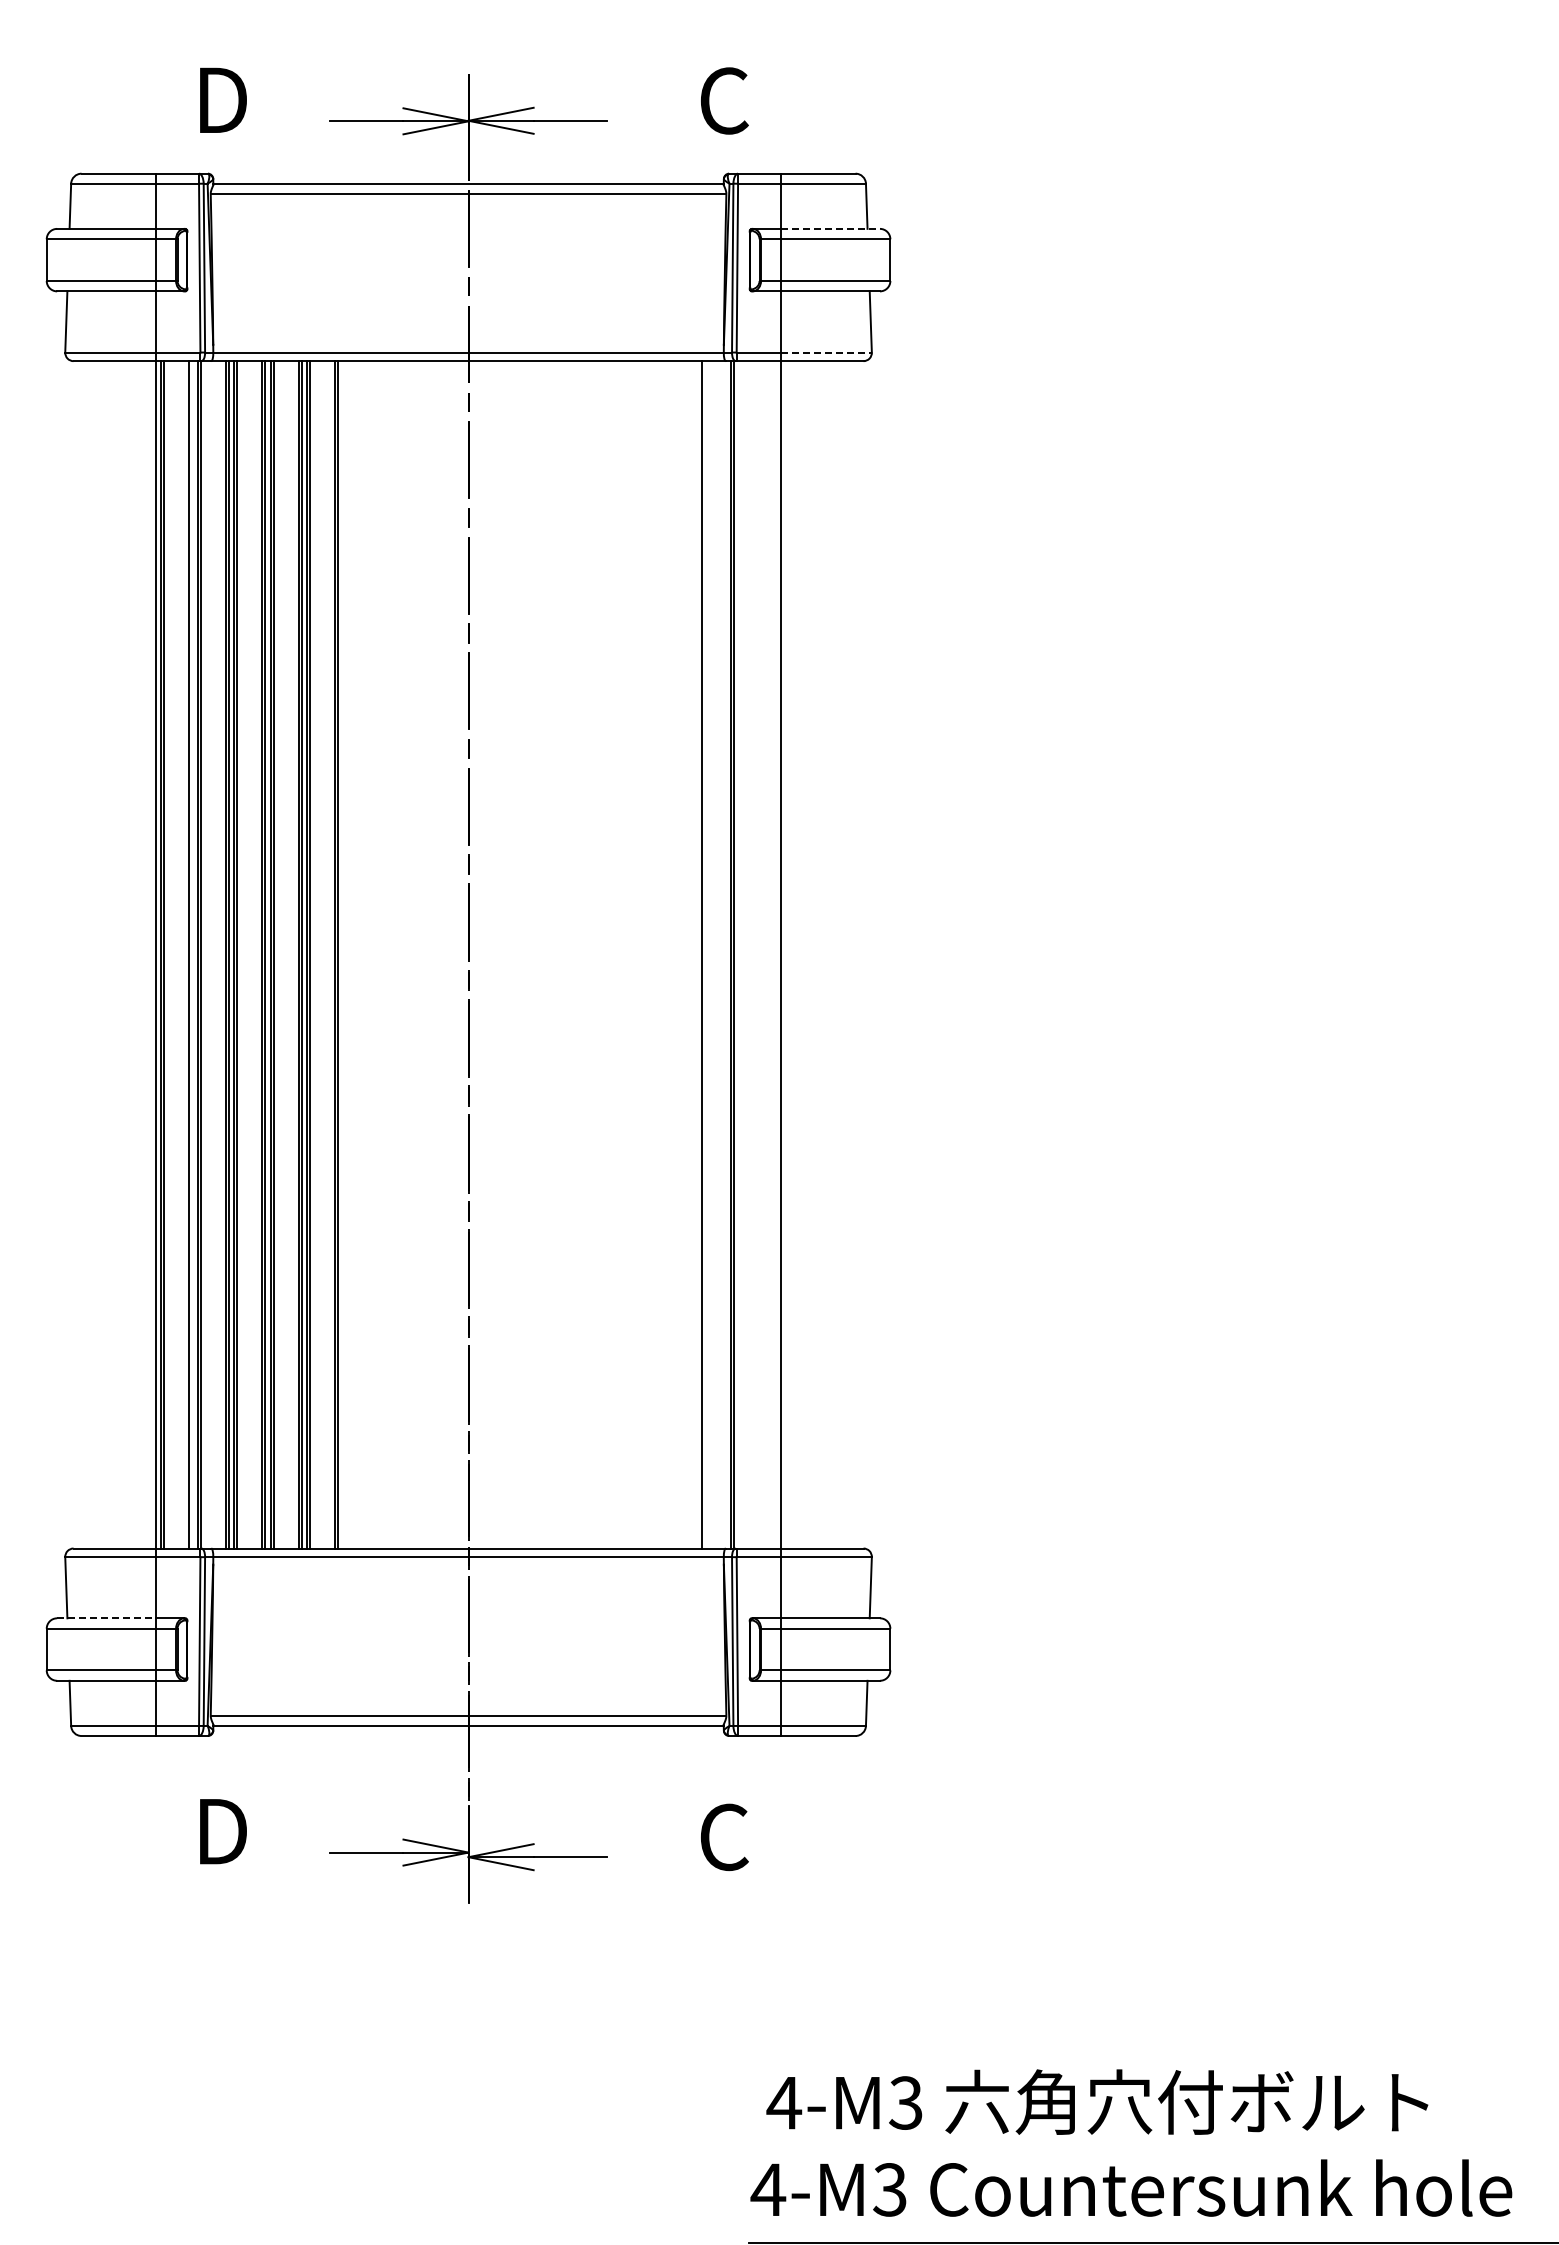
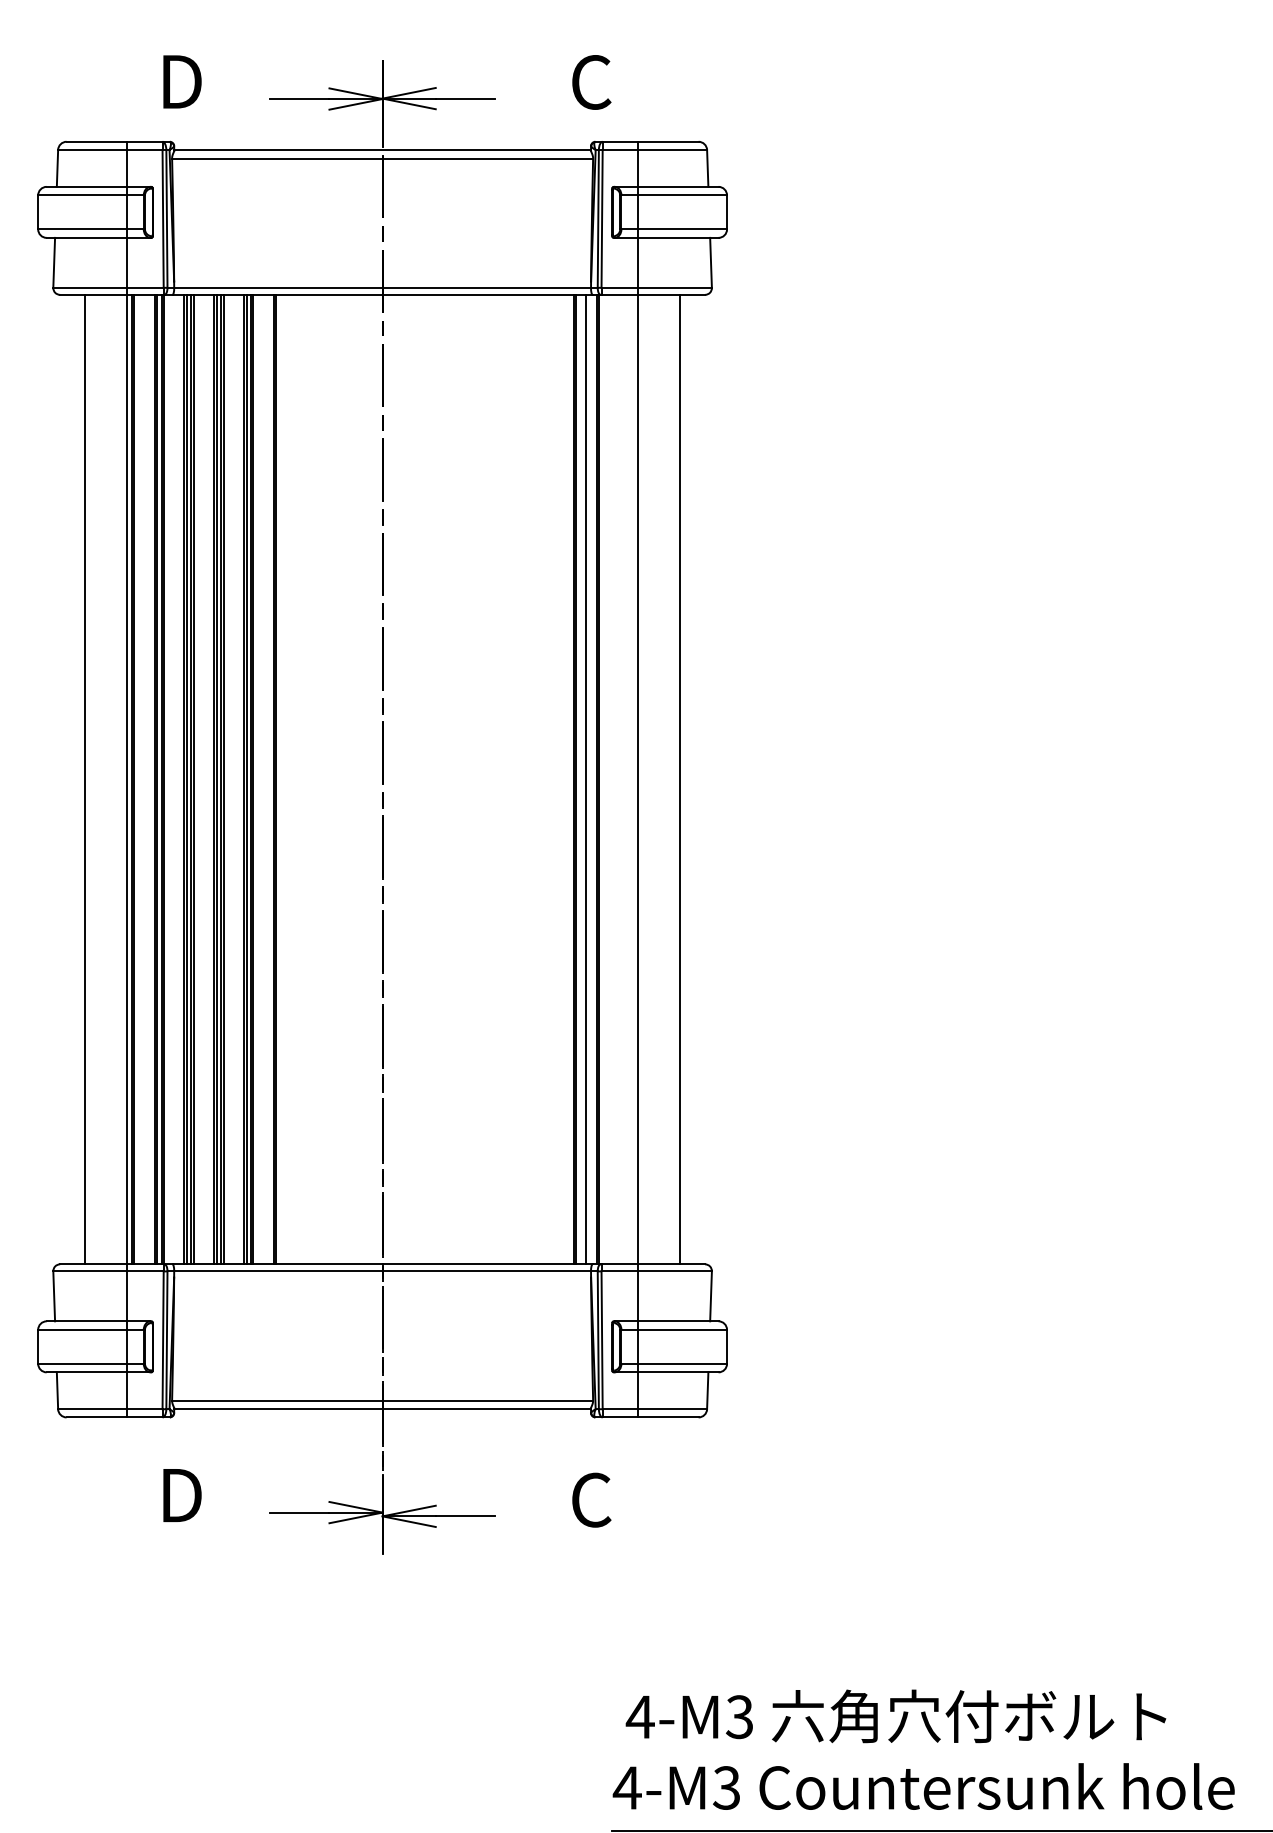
line: (831, 228) -> (678, 186), dashed -> solid
line: (826, 352) -> (674, 287), dashed -> solid
line: (104, 954) -> (85, 779), added
line: (192, 954) -> (157, 779), added
line: (705, 954) -> (576, 779), added
line: (718, 954) -> (586, 779), added
line: (833, 954) -> (680, 779), added
line: (107, 1618) -> (87, 1321), dashed -> solid

